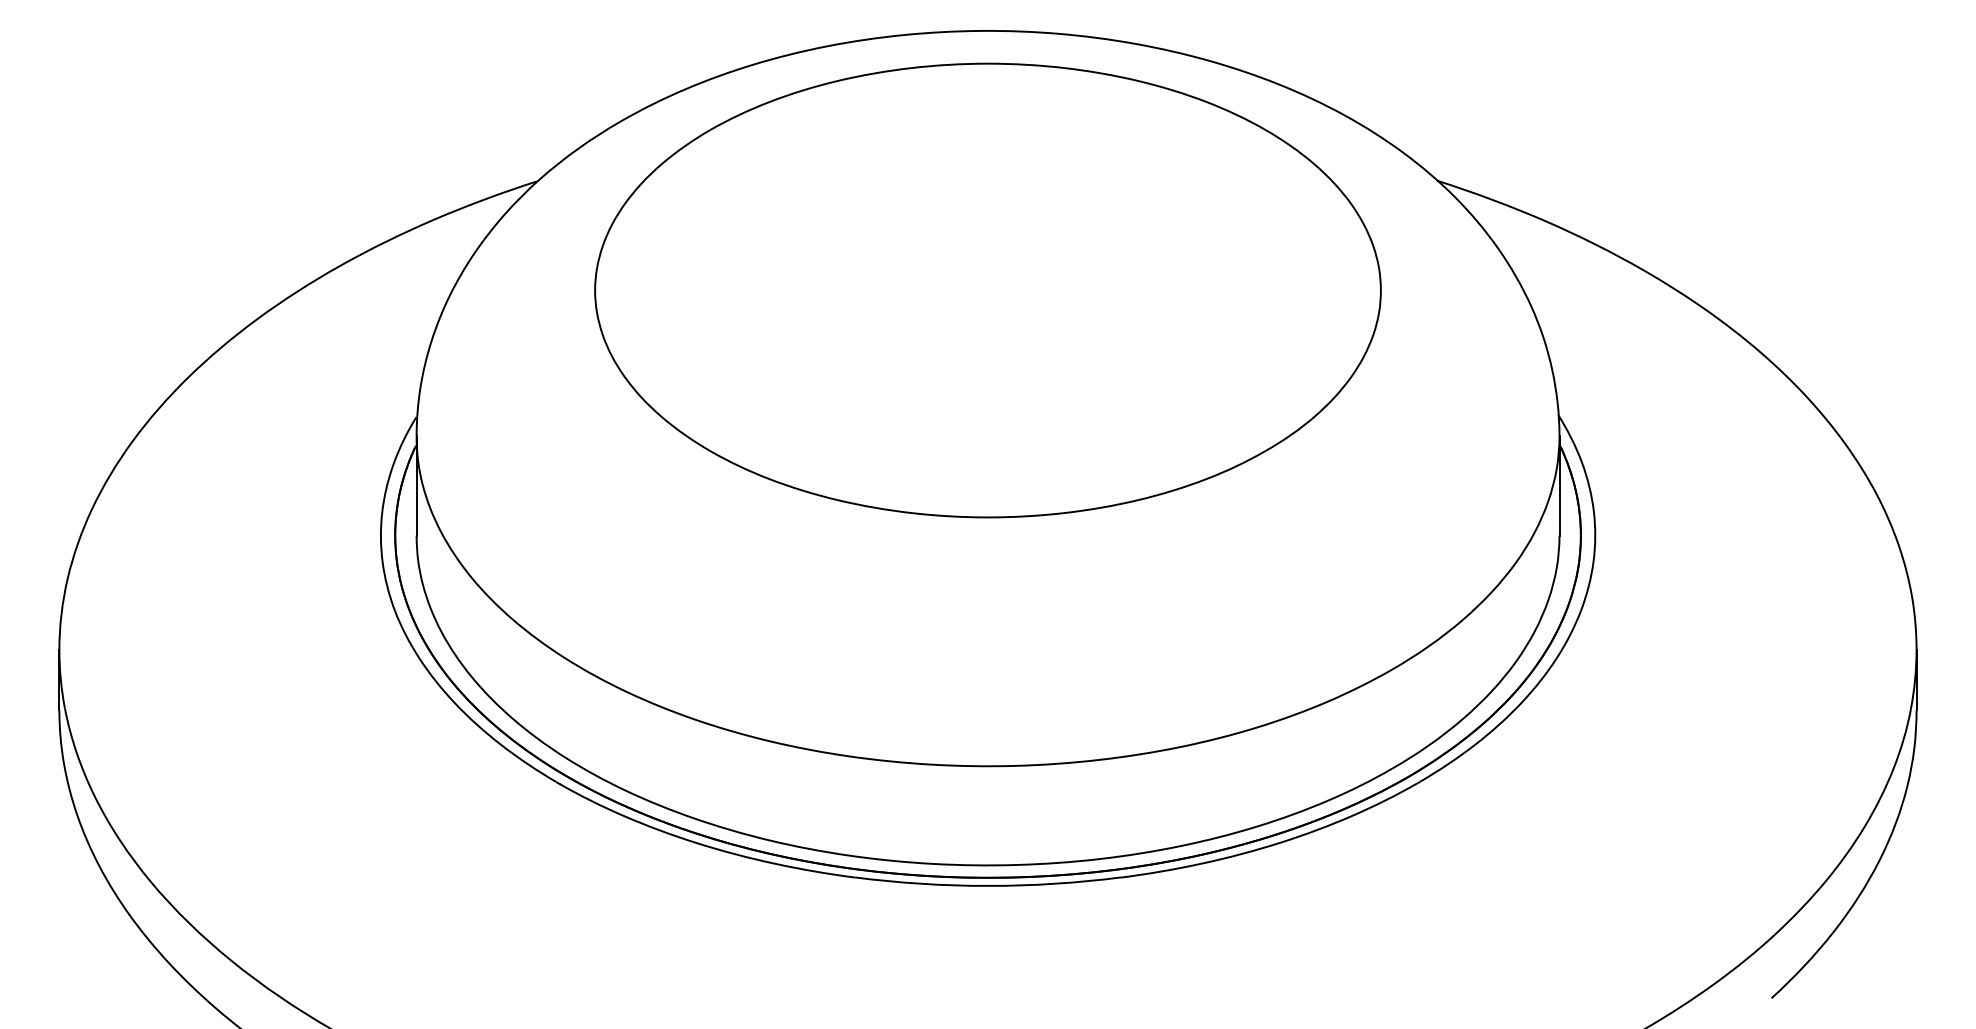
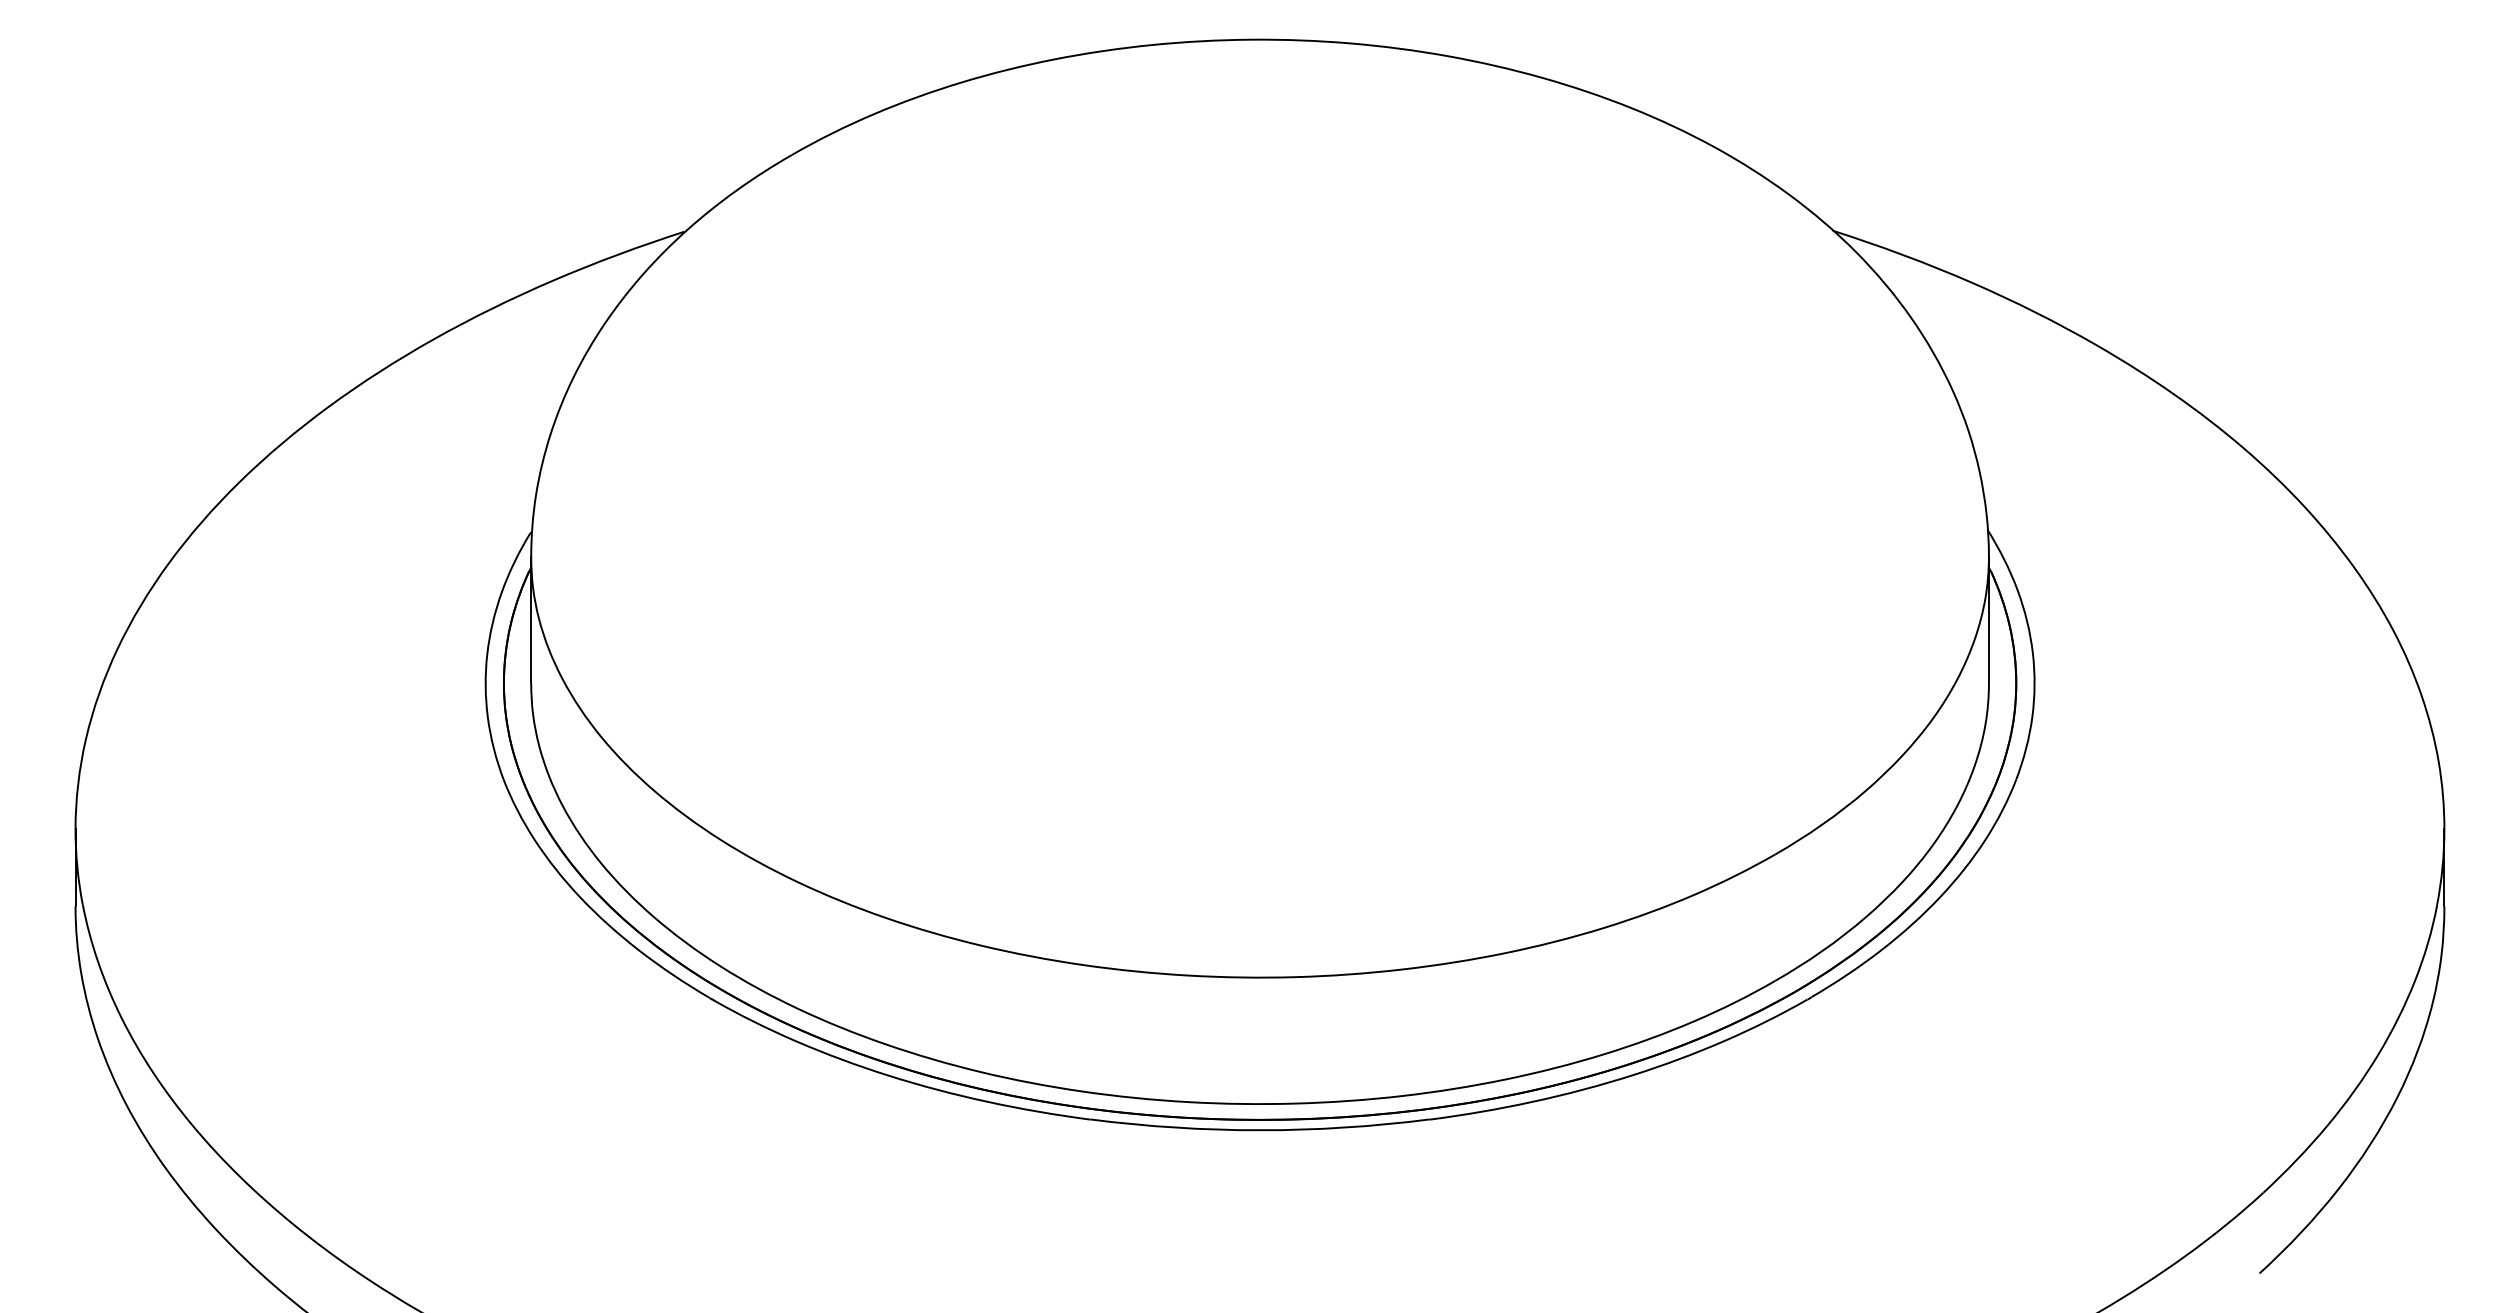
part: (988, 290) -> (1260, 370), removed

